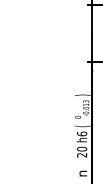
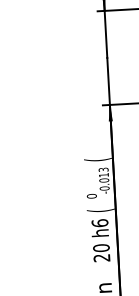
text: (82, 95) -> (97, 160), ) -> (

